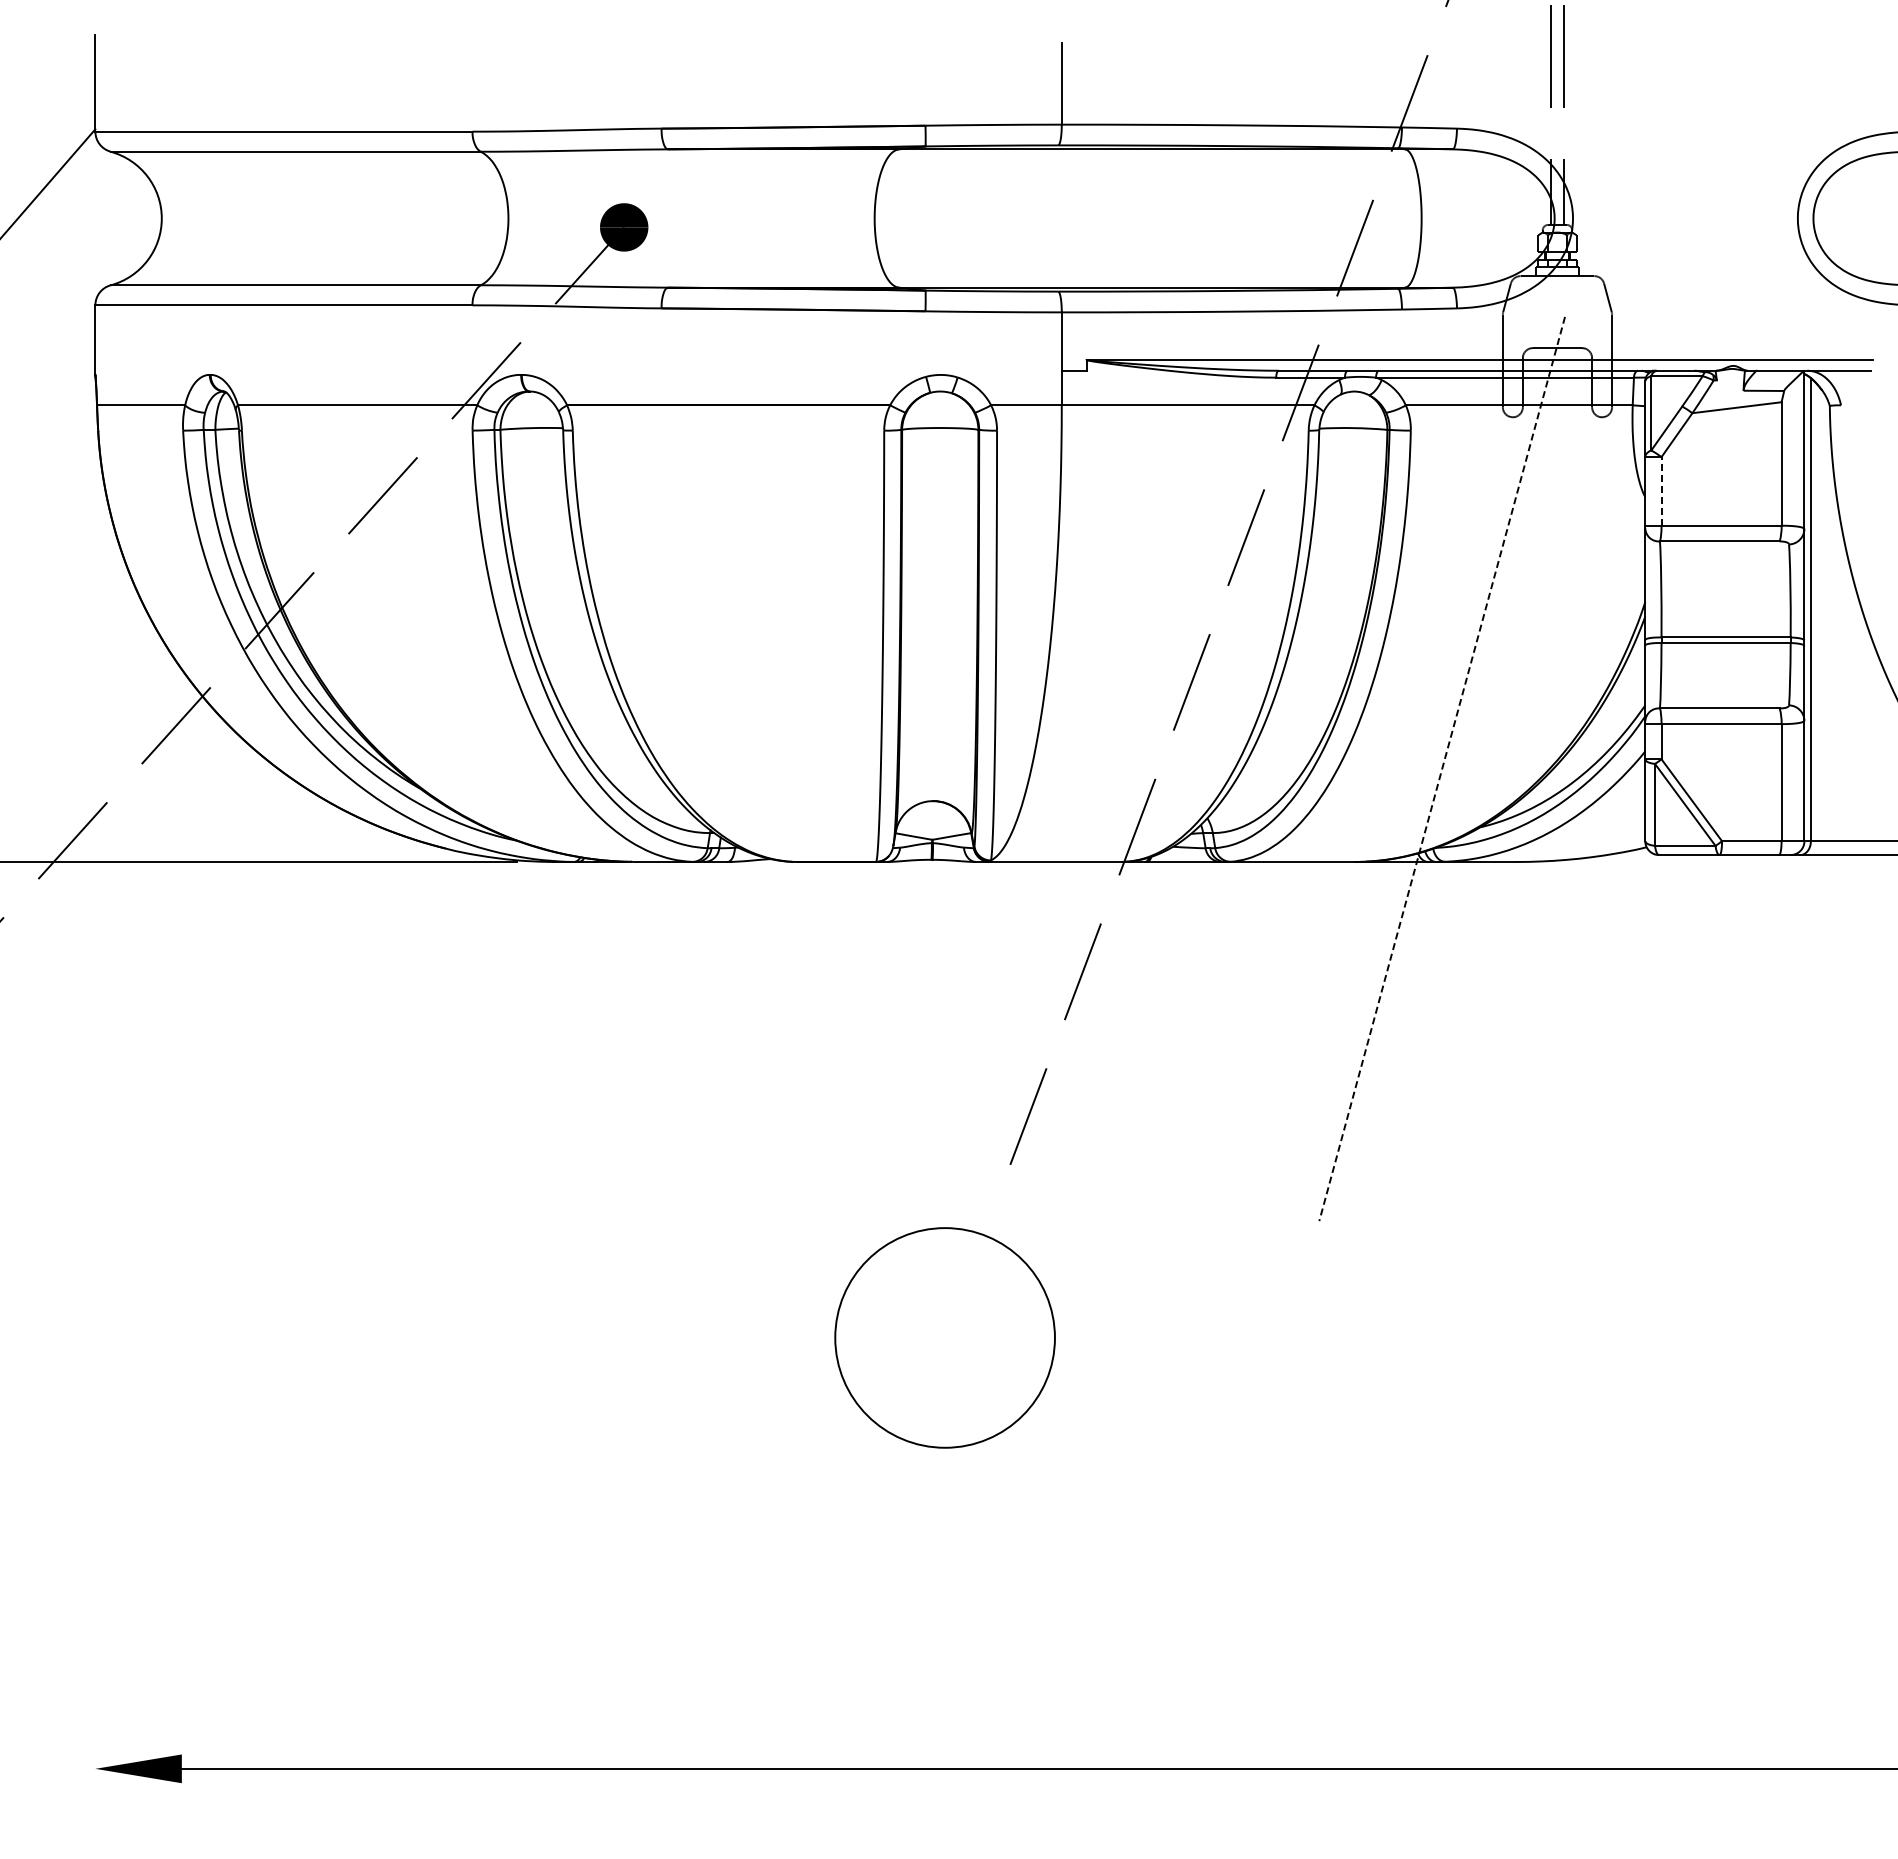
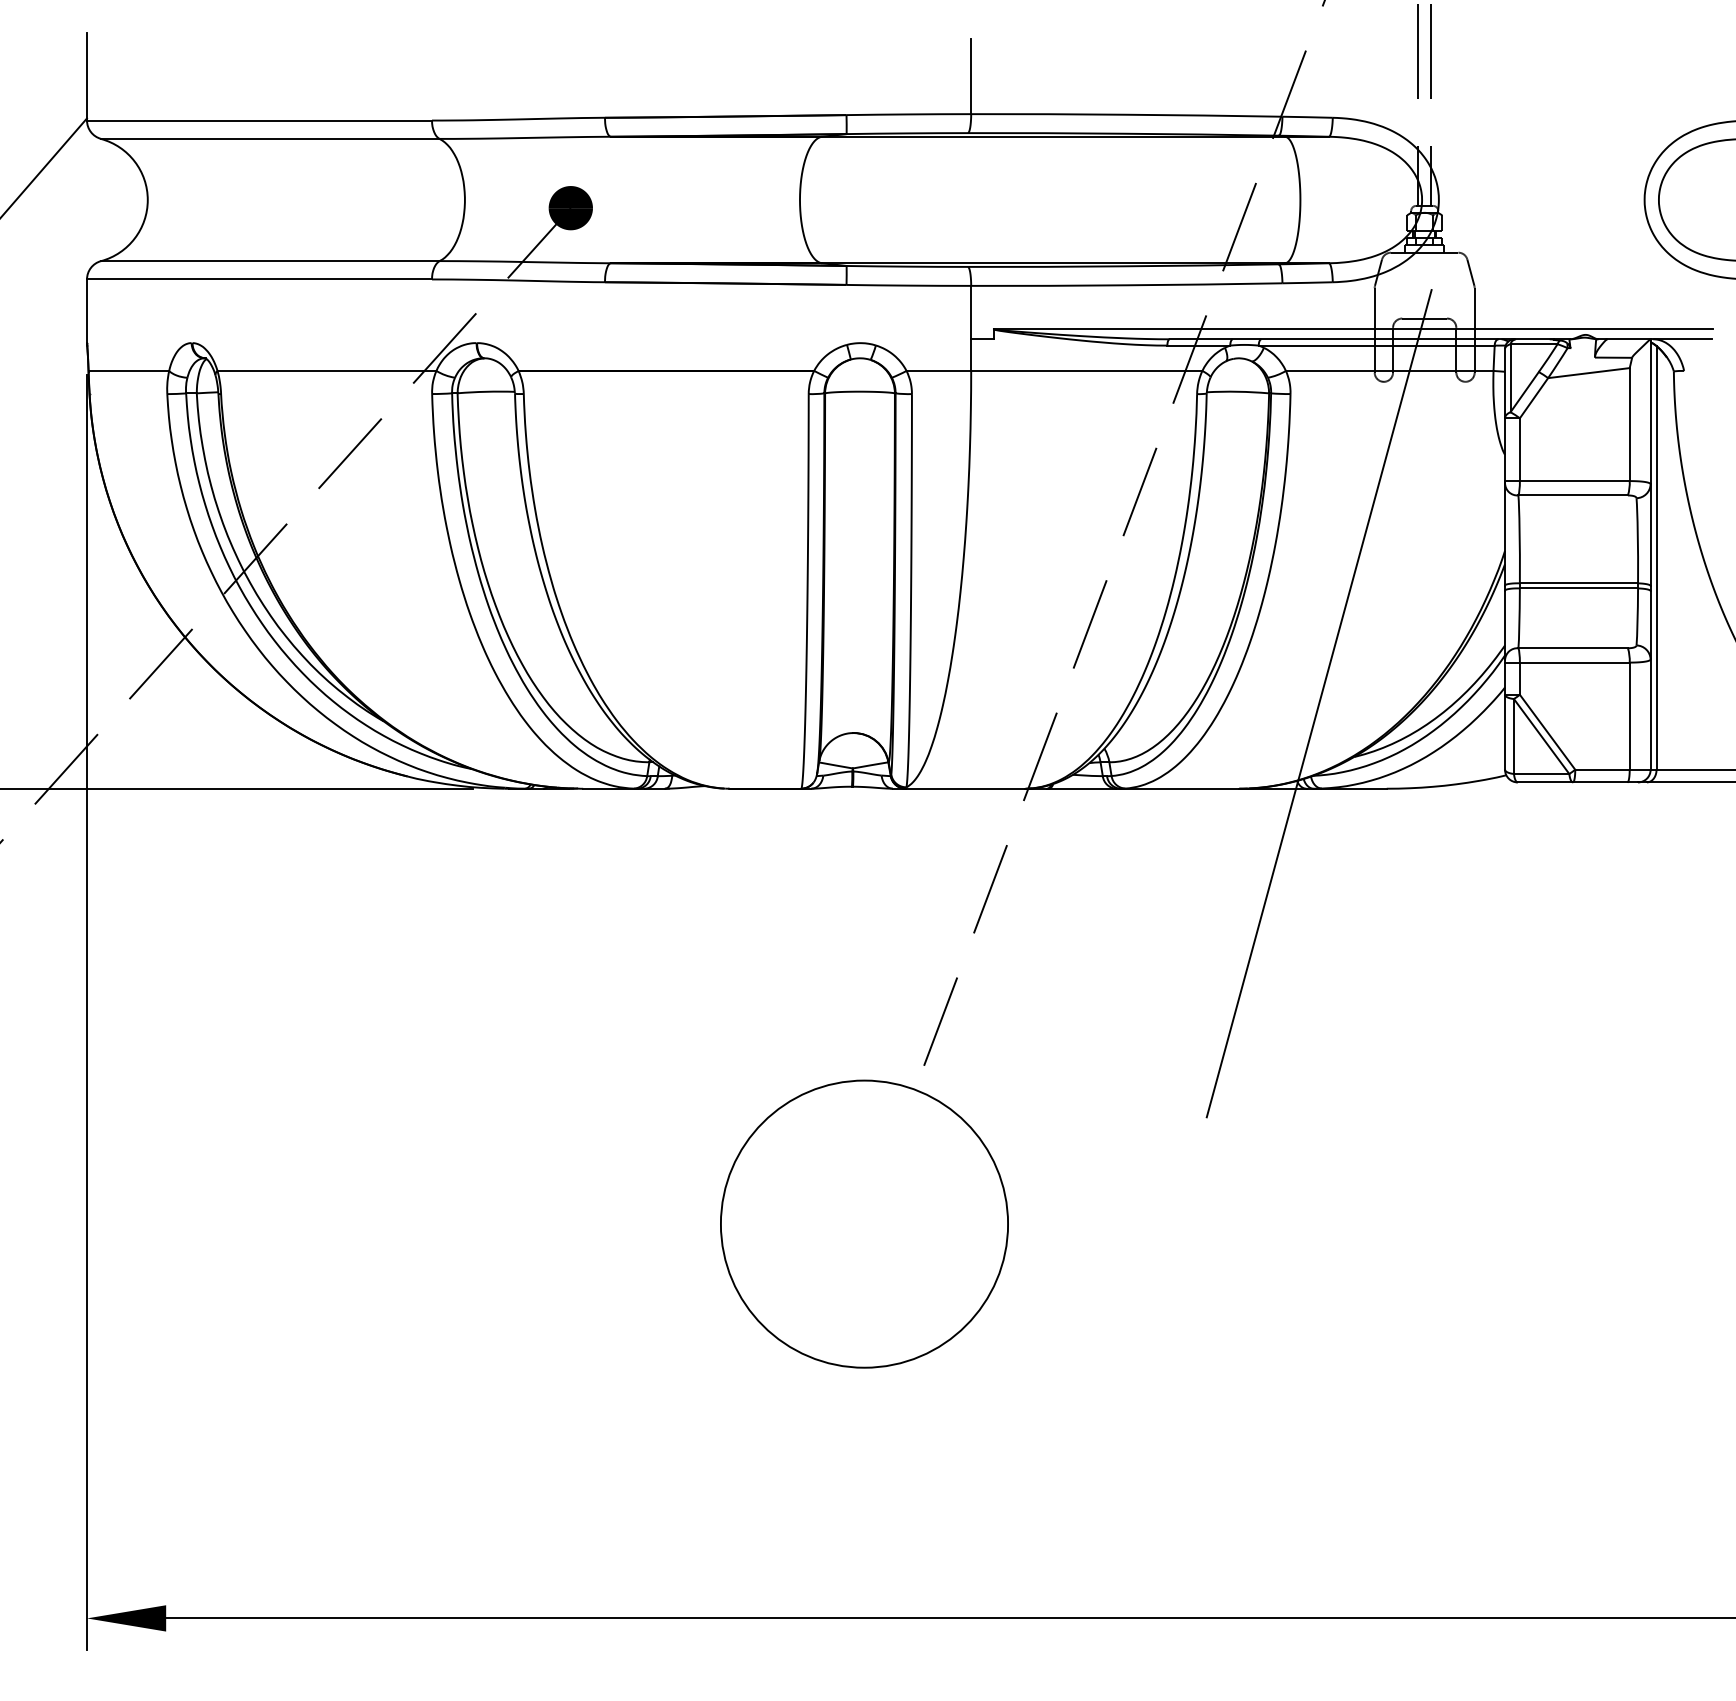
line: (1661, 490) -> (1519, 448), dashed -> solid
line: (1442, 769) -> (1319, 704), dashed -> solid
line: (95, 1106) -> (87, 1012), added
circle: (944, 1337) -> (863, 1223), size x1.43

